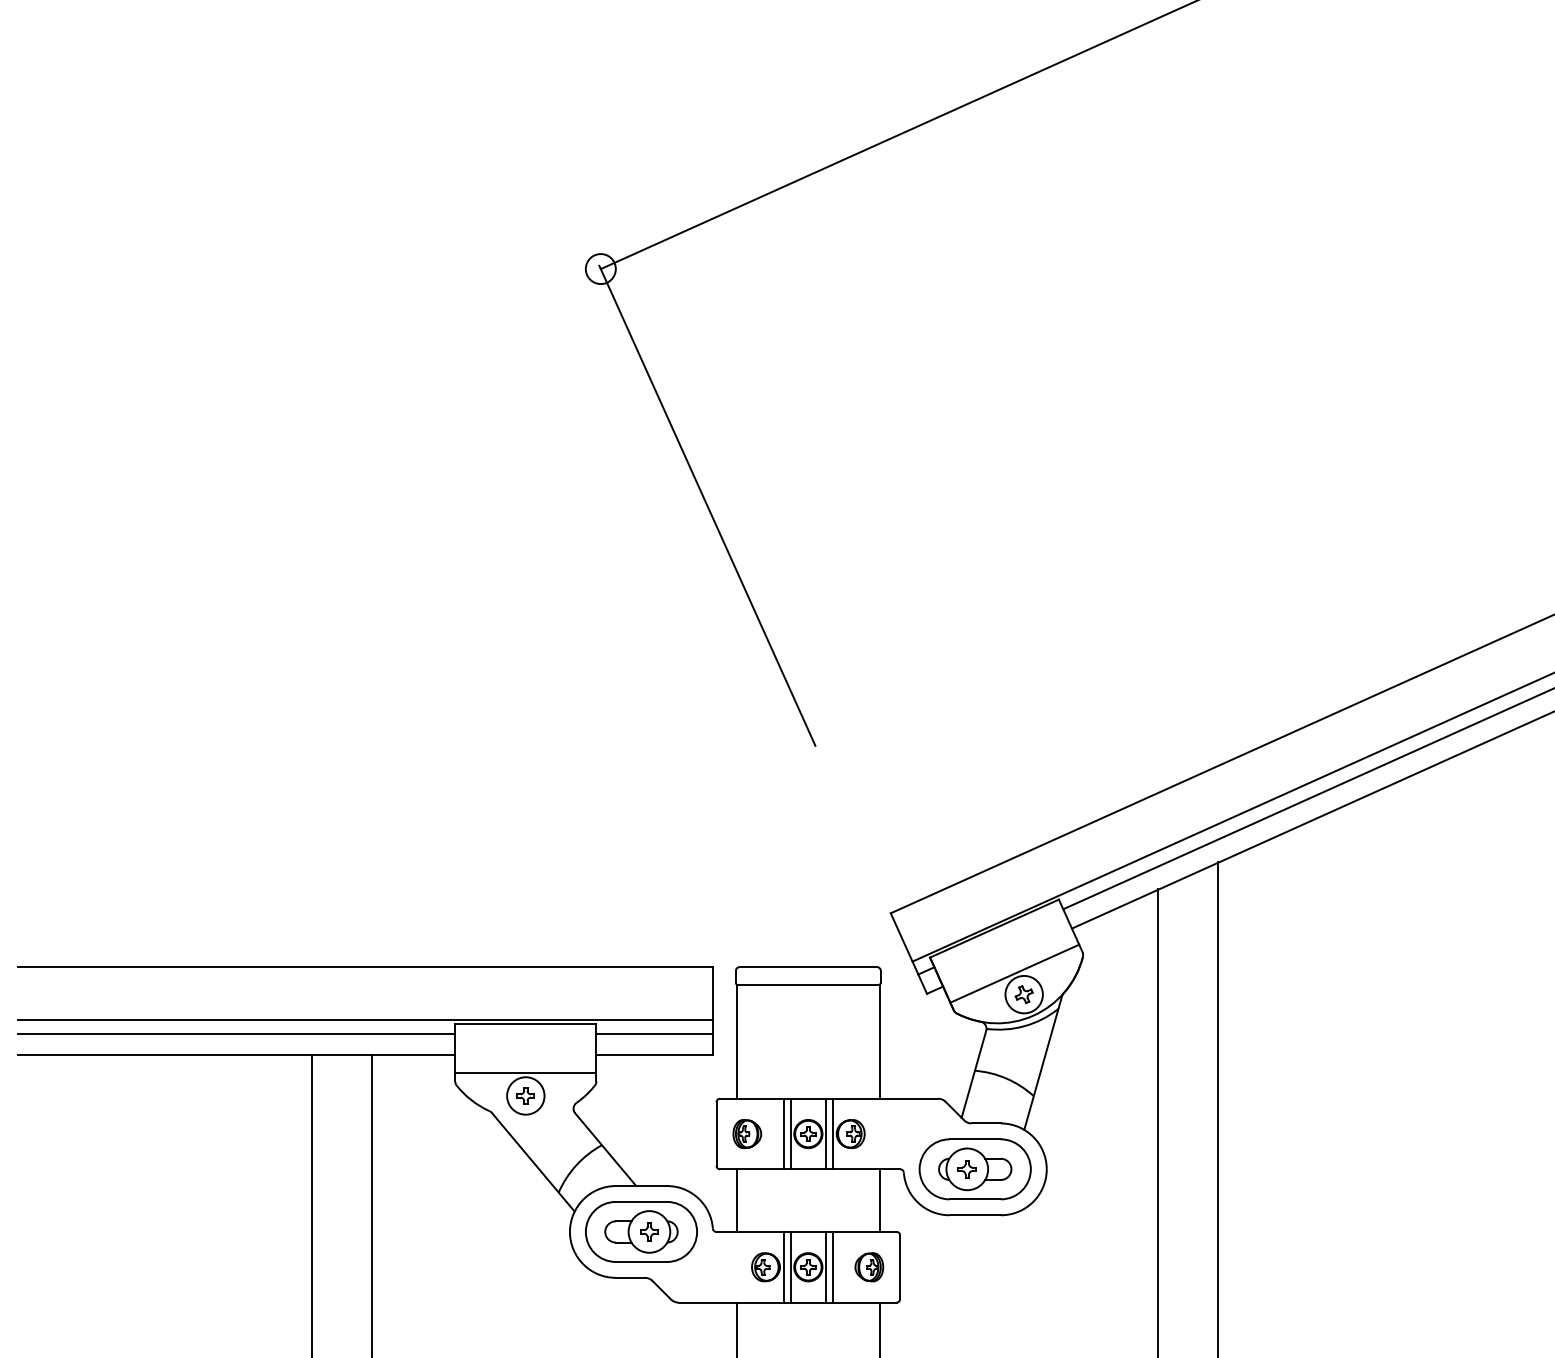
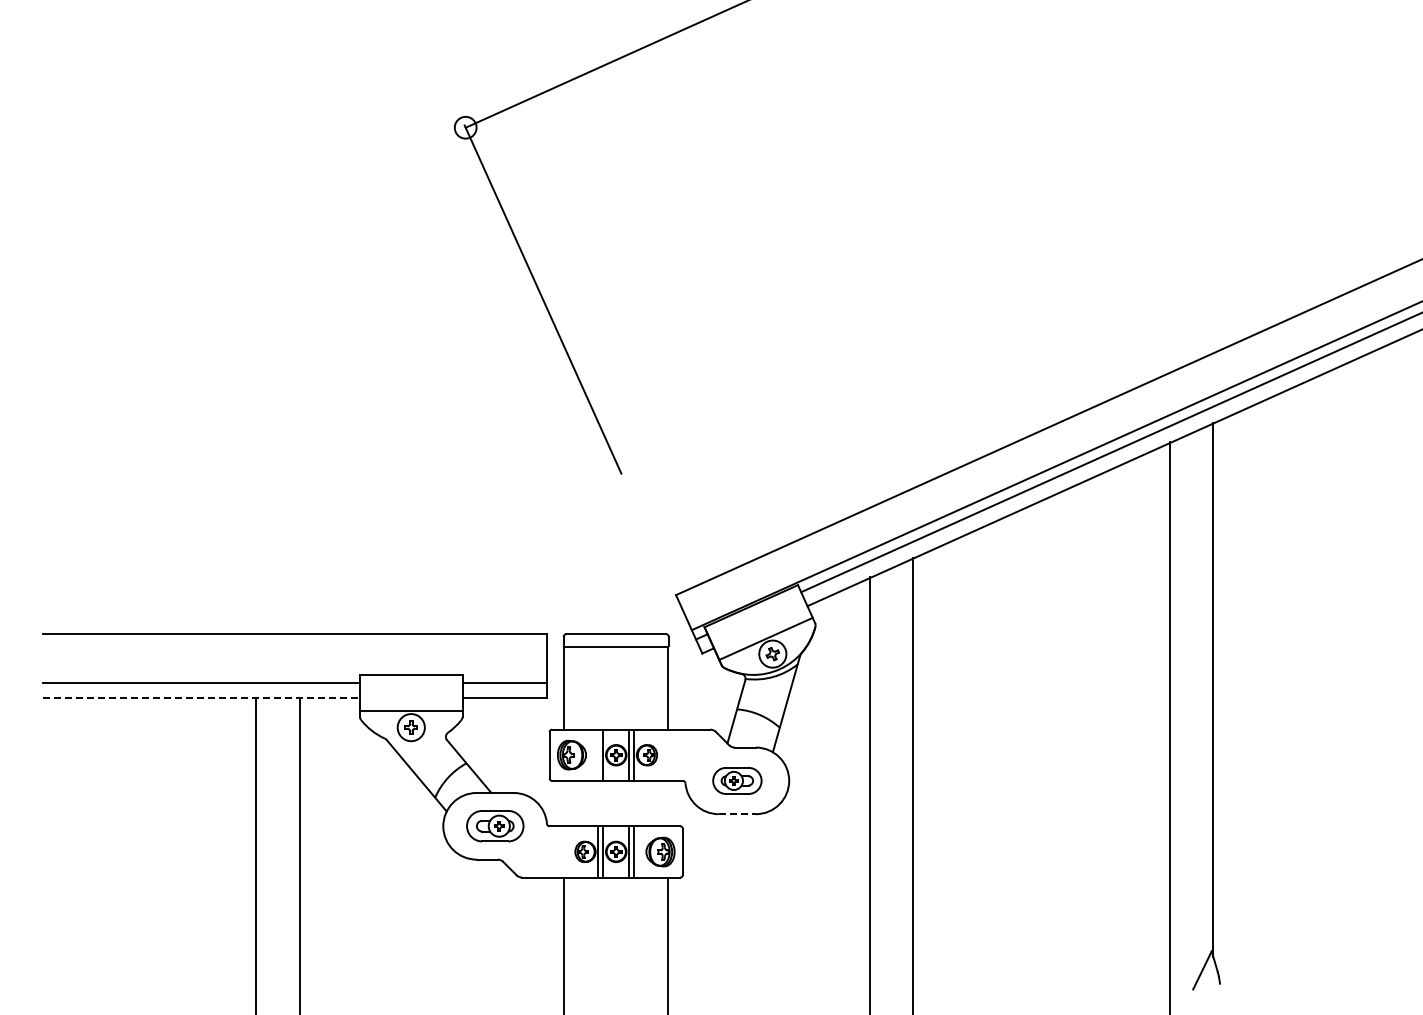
line: (364, 1019) -> (294, 672), removed
line: (236, 1055) -> (201, 698), solid -> dashed
line: (783, 1133) -> (598, 754), removed
part: (746, 1134) -> (571, 755), size x1.4
part: (975, 1168) -> (737, 780), size x0.6
line: (737, 1200) -> (564, 803), removed
line: (880, 1200) -> (668, 803), removed
line: (975, 1215) -> (737, 814), solid -> dashed
part: (641, 1230) -> (495, 825), size x0.7
part: (869, 1266) -> (660, 851), size x1.4

